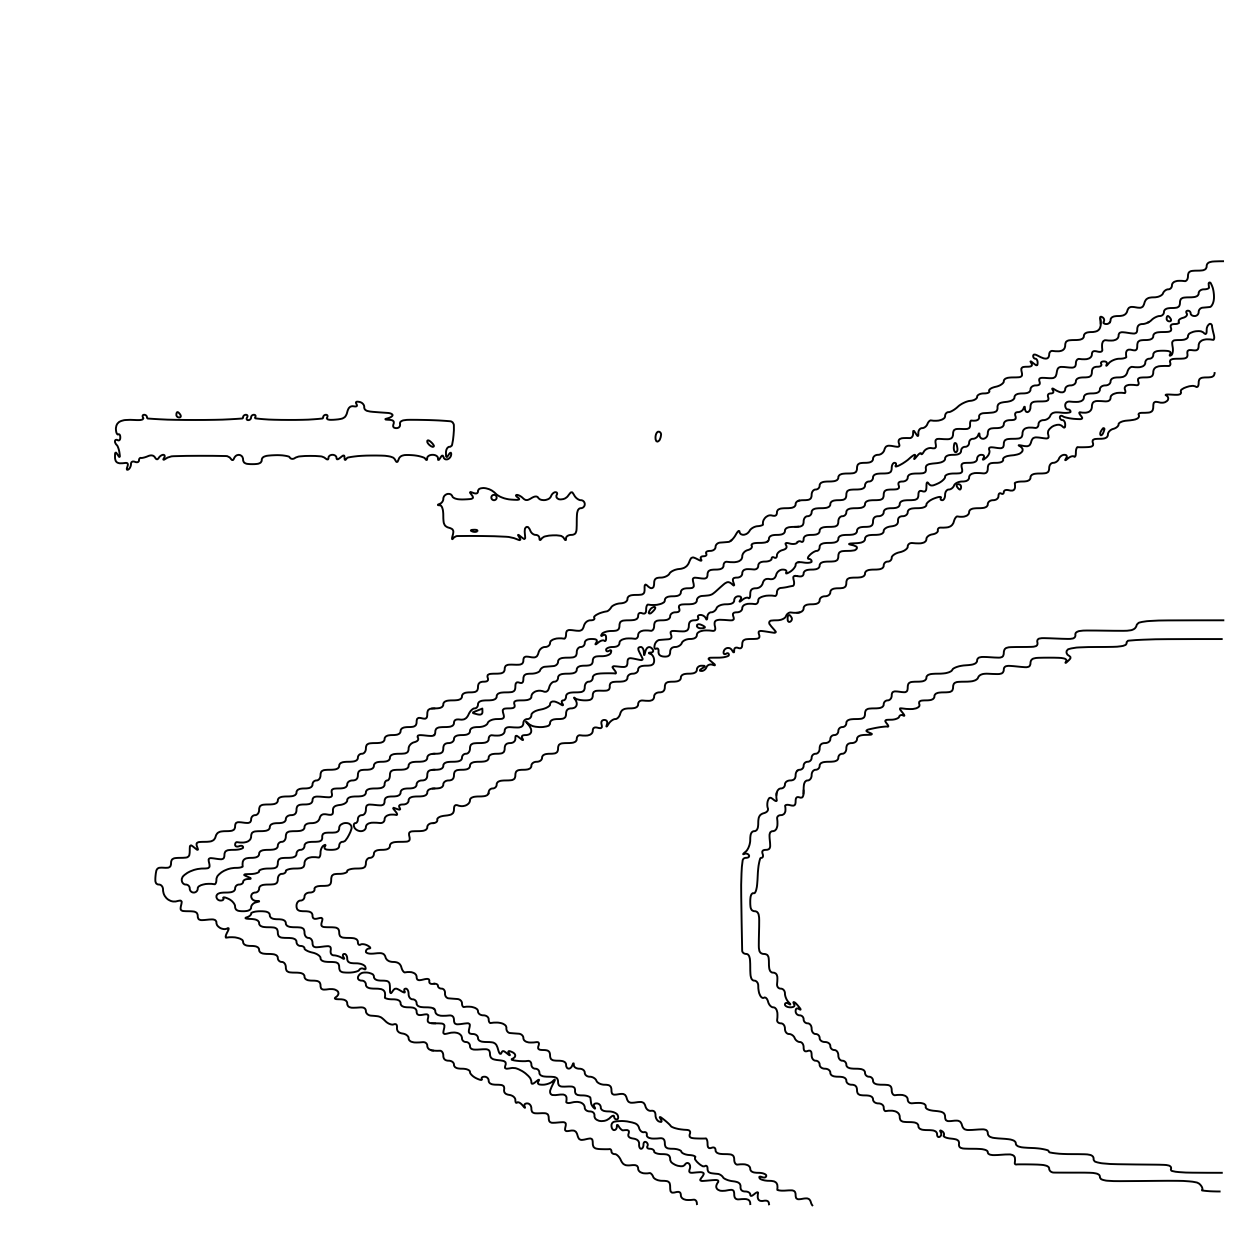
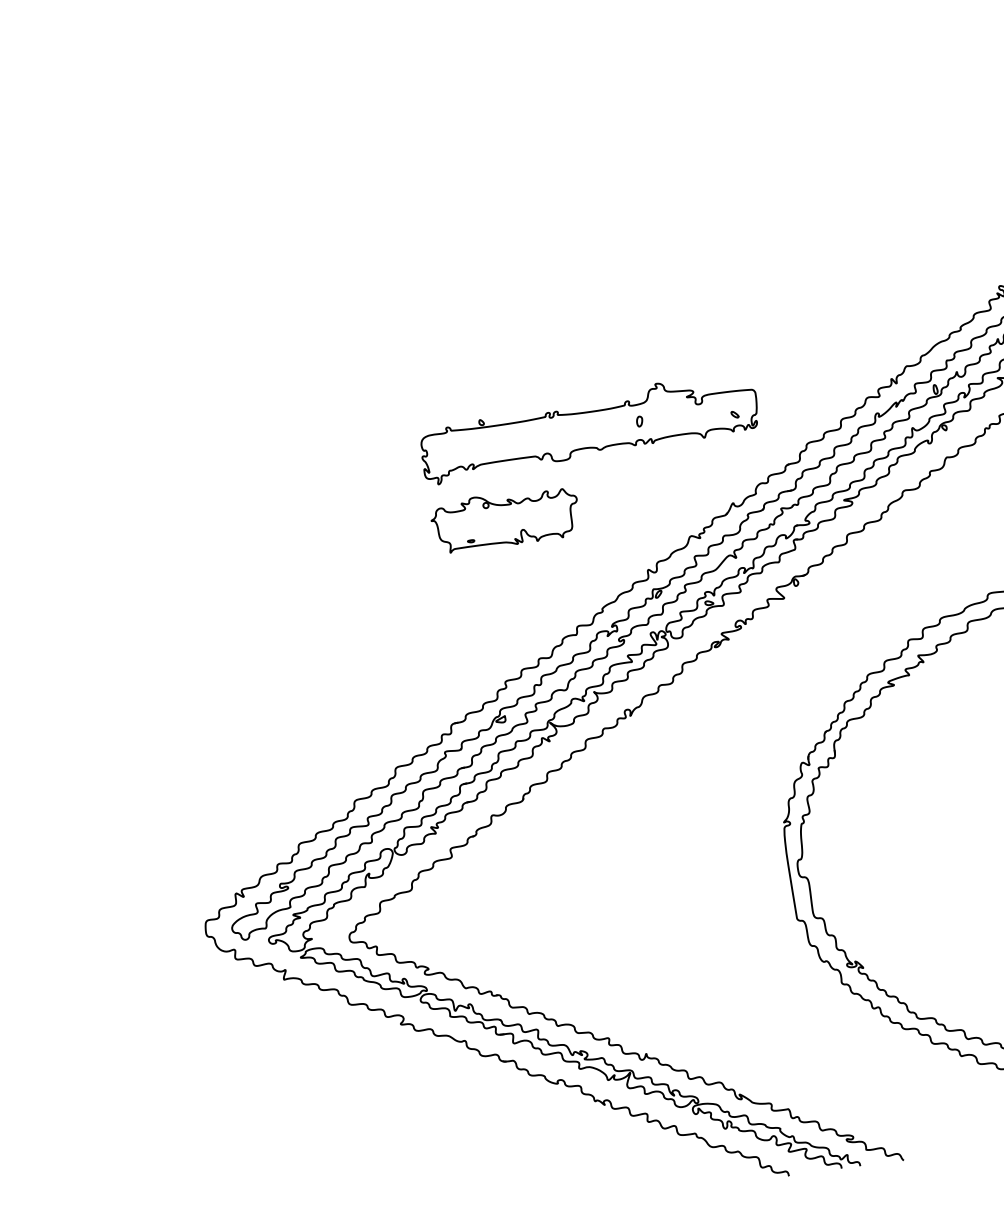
part: (284, 435) -> (589, 427), moved

